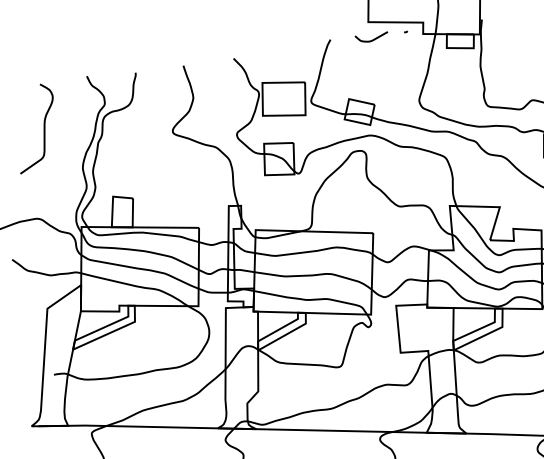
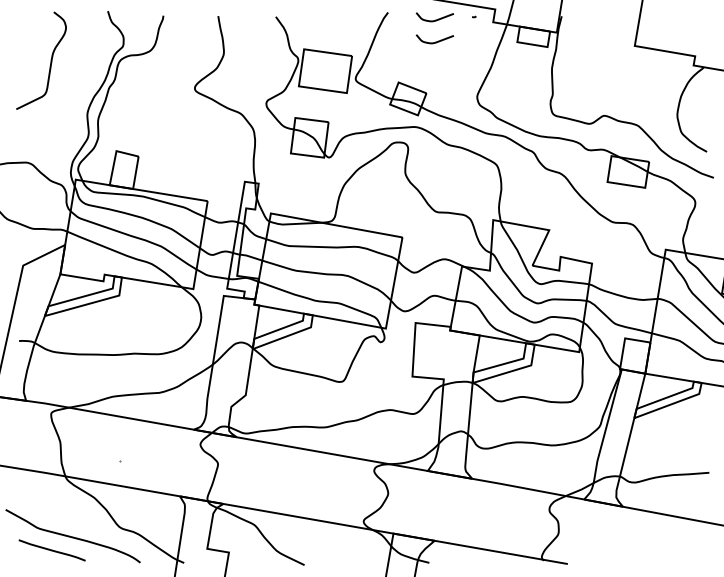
curve: (375, 58) -> (435, 41), added

